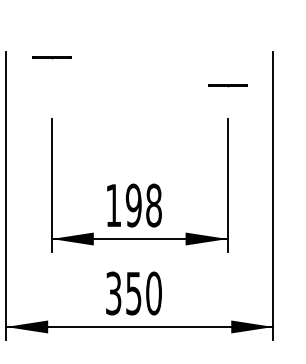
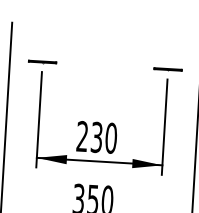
line: (51, 57) -> (42, 61), moved
line: (227, 85) -> (167, 69), moved
text: (133, 205) -> (96, 137), 198 -> 230

